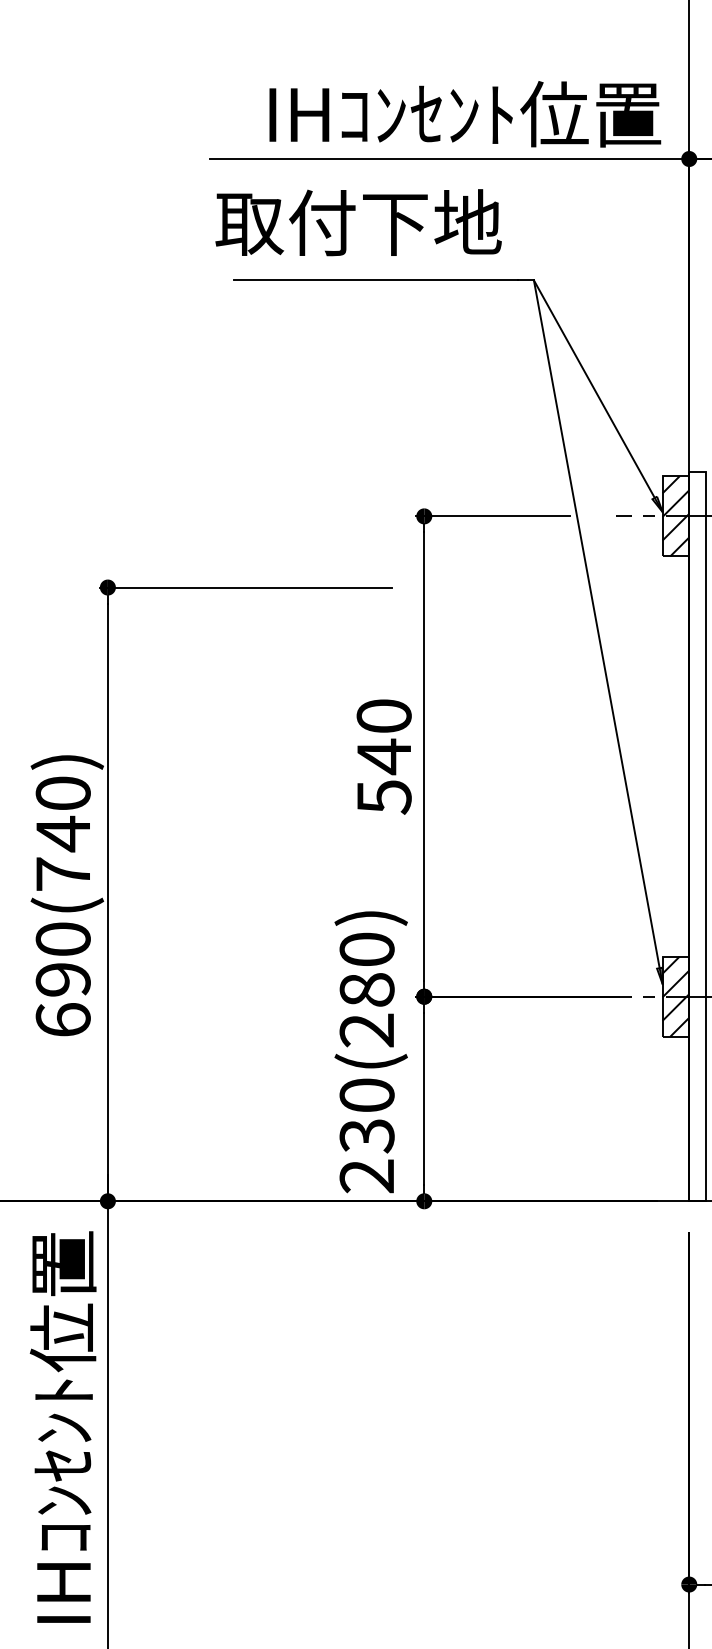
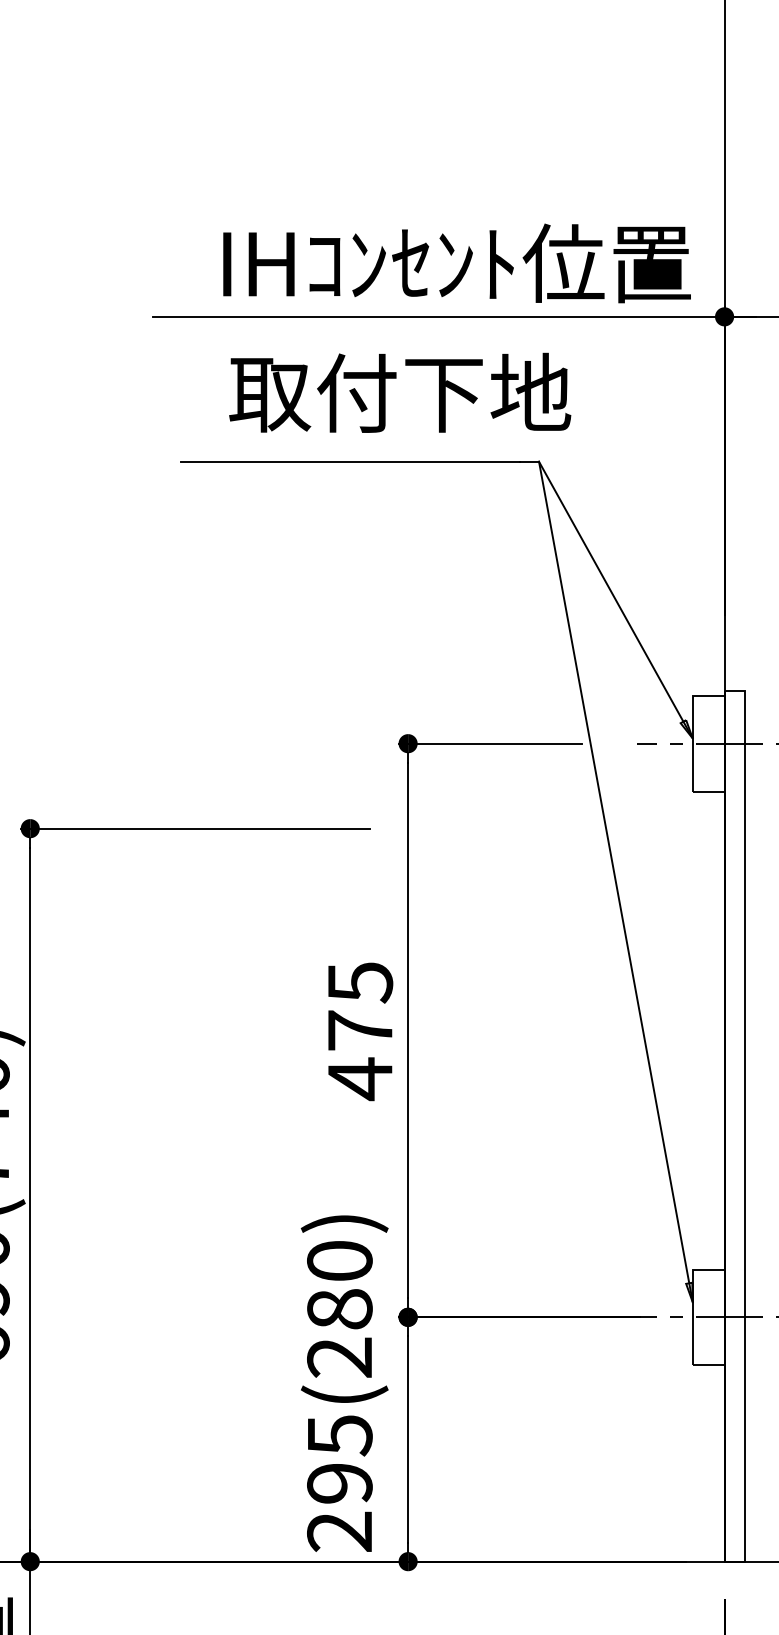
text: (358, 222) -> (400, 392), moved
hatch: (675, 516) -> (708, 743), removed
text: (383, 757) -> (359, 1031), 540 -> 475
hatch: (675, 996) -> (708, 1317), removed
text: (366, 1115) -> (339, 1459), 230(280) -> 295(280)

